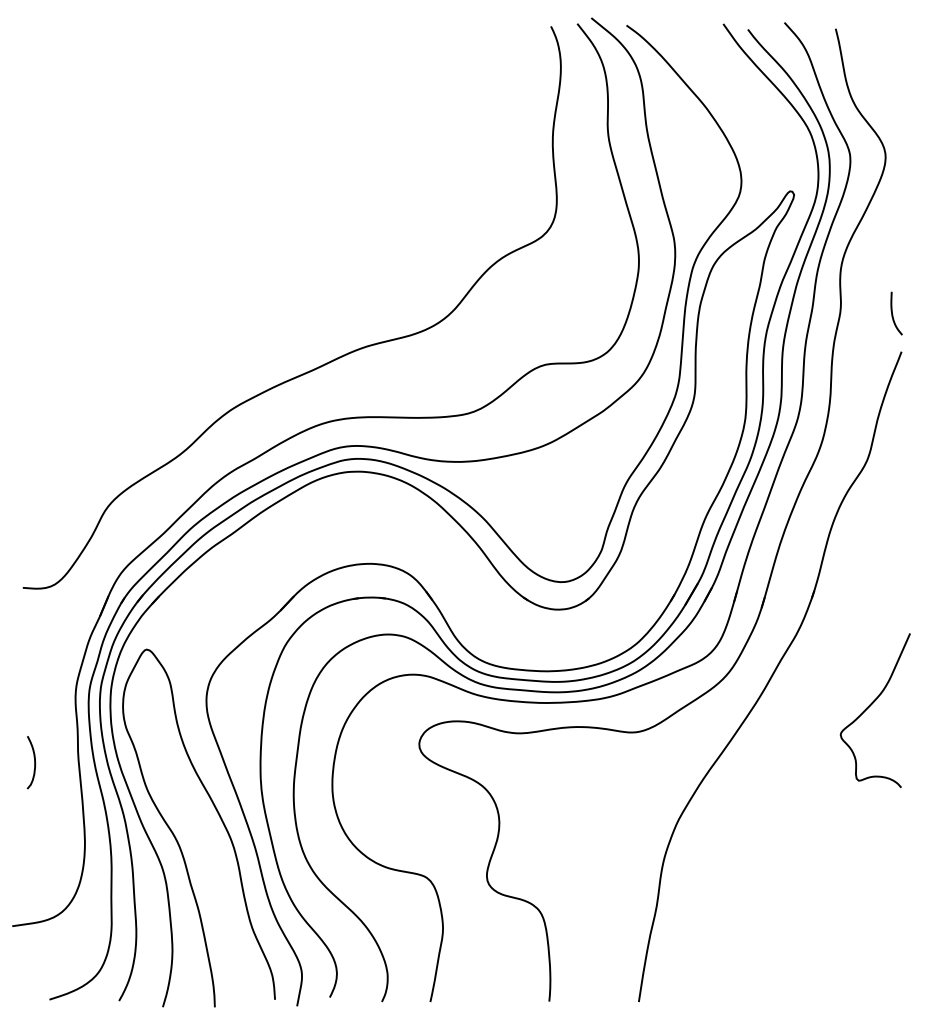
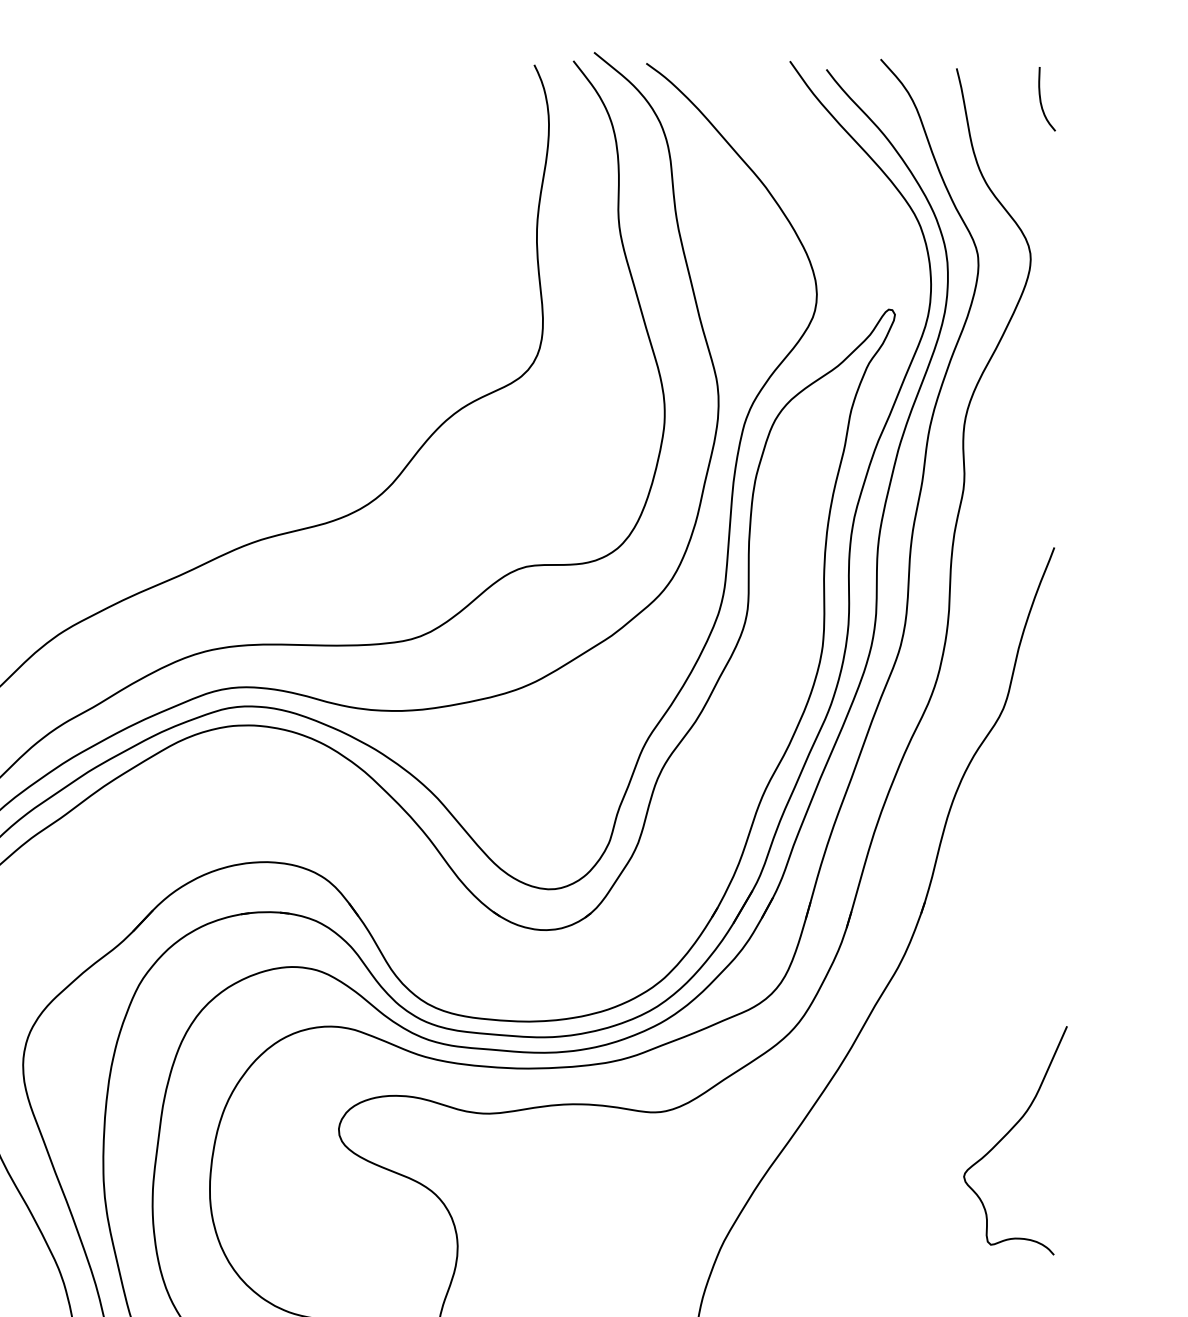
curve: (893, 314) -> (1042, 100), moved
curve: (870, 706) -> (1008, 1134), moved

